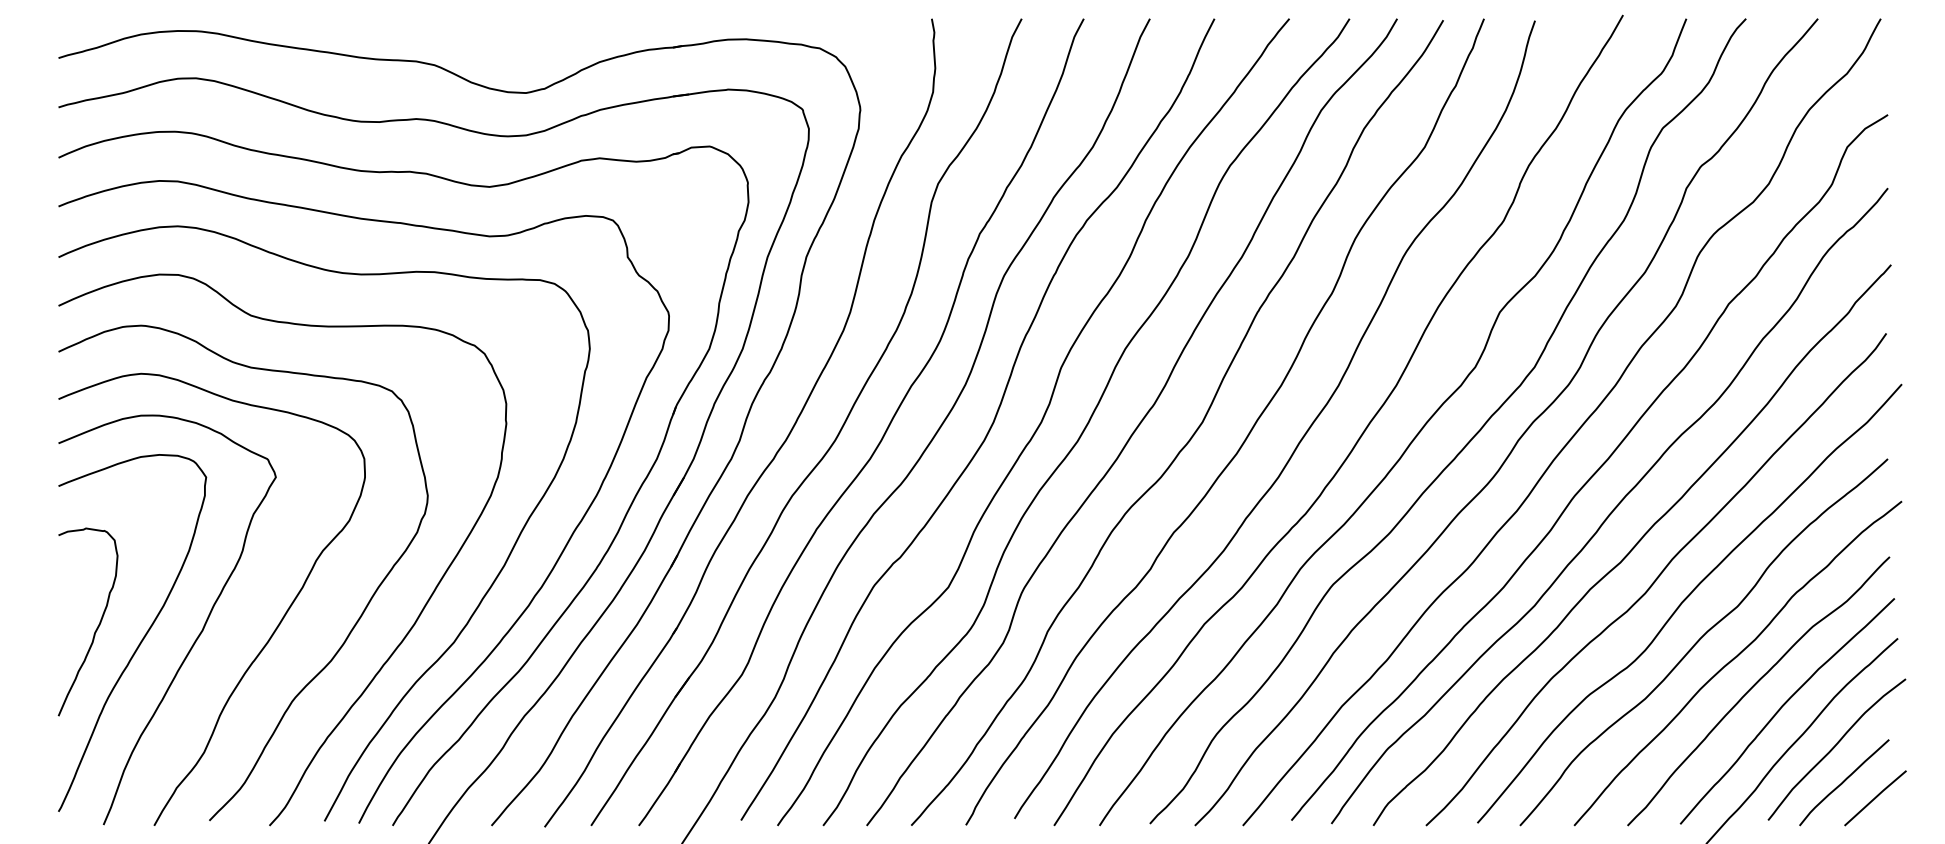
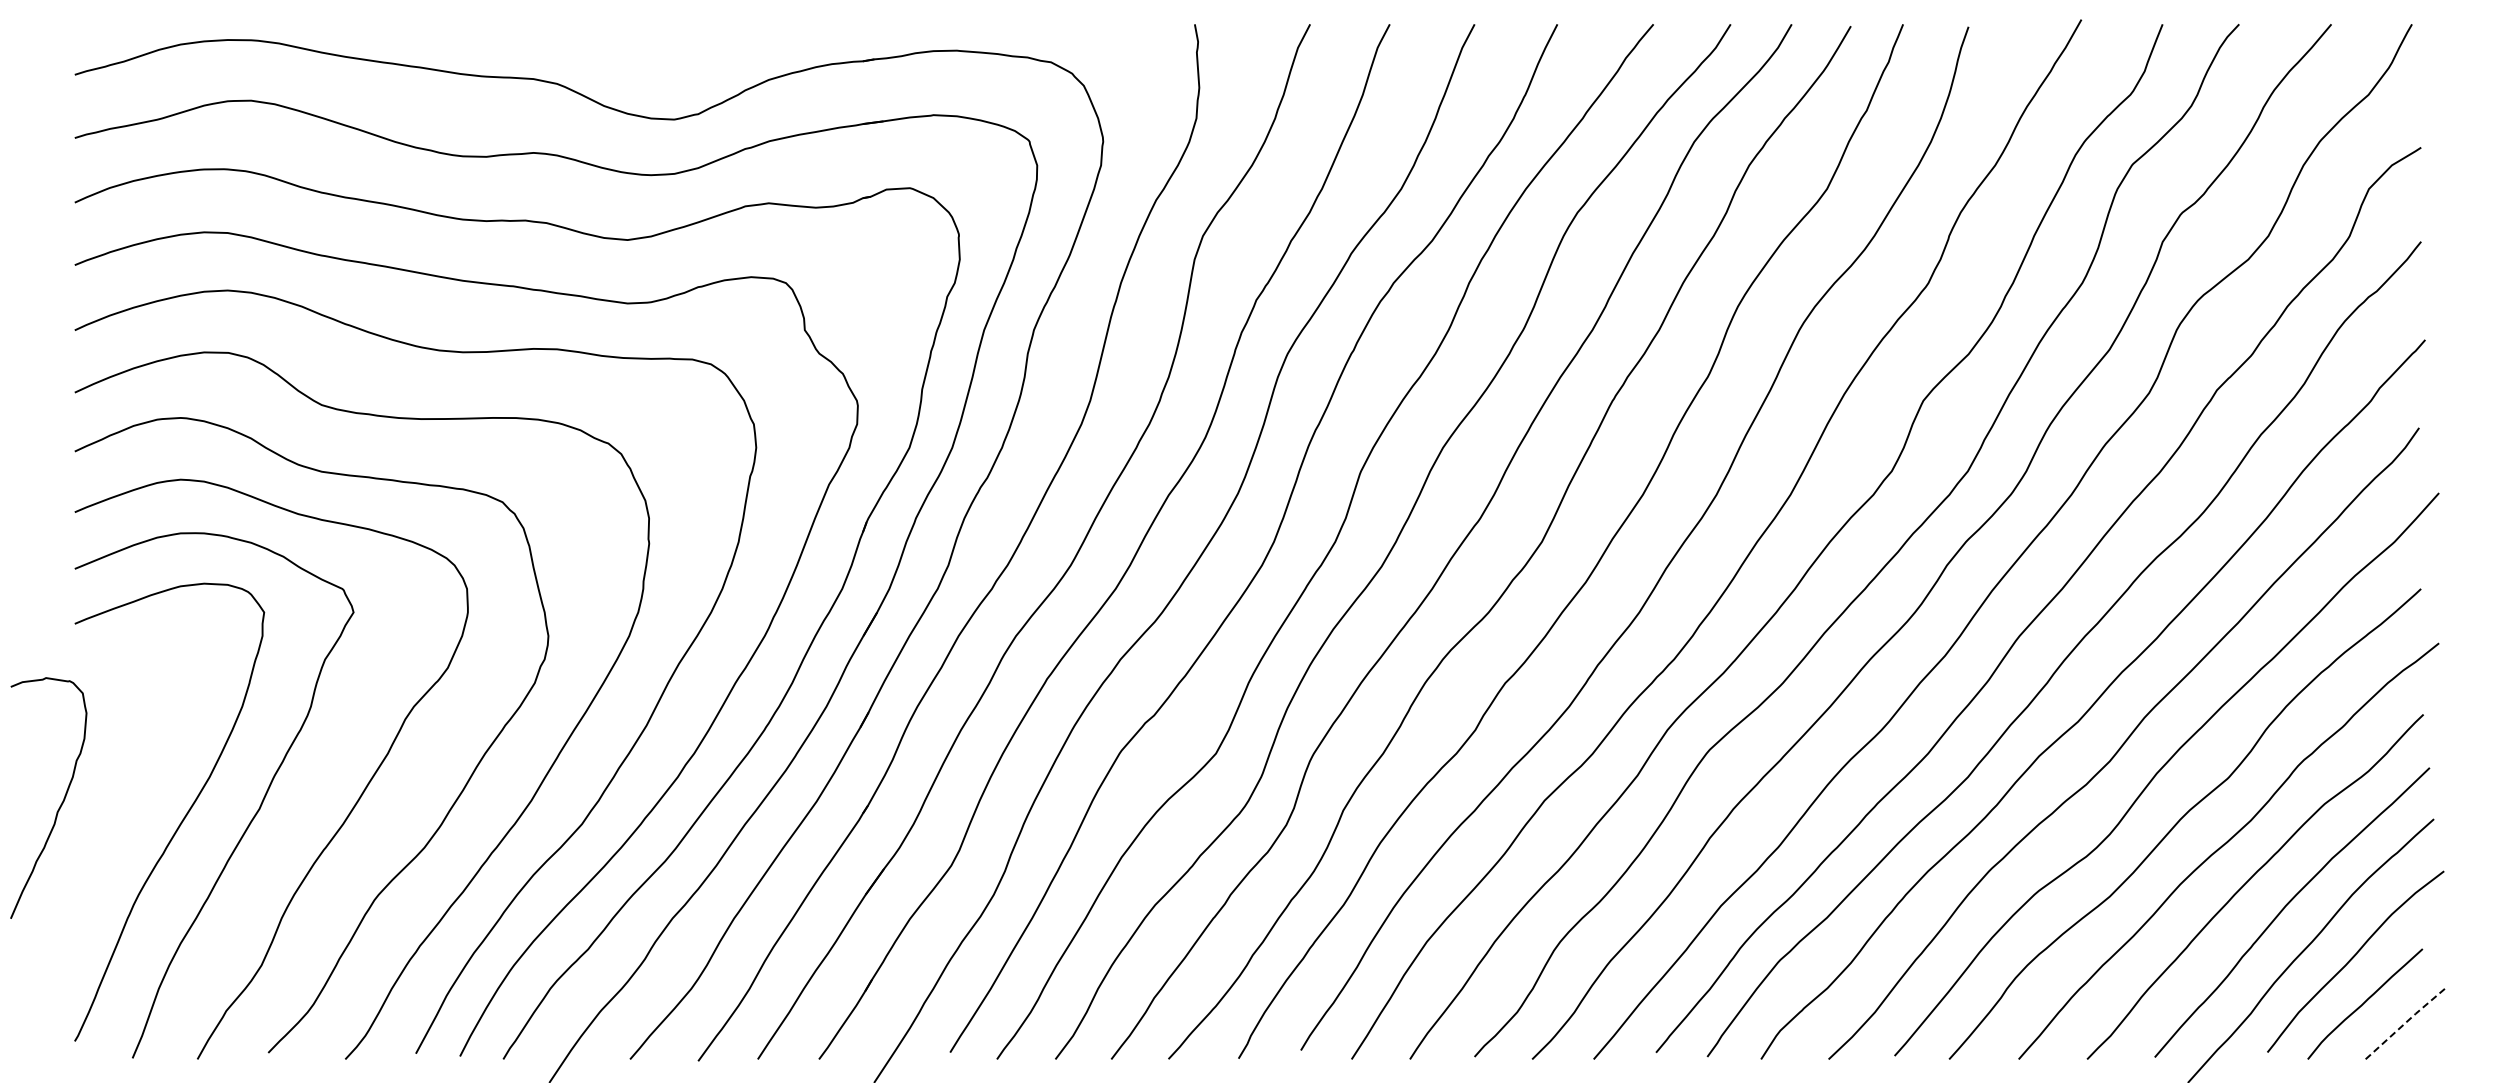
curve: (97, 627) -> (60, 804), moved
line: (1875, 797) -> (2405, 1023), solid -> dashed

